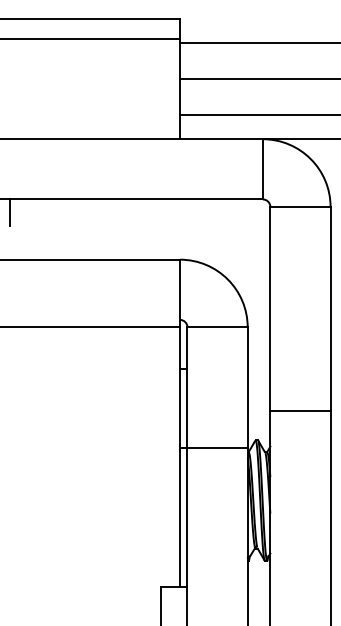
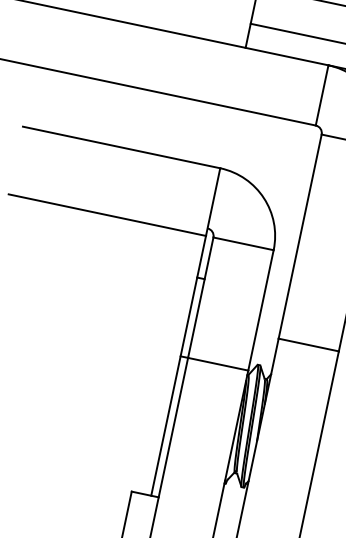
line: (10, 212) -> (60, 85), removed

